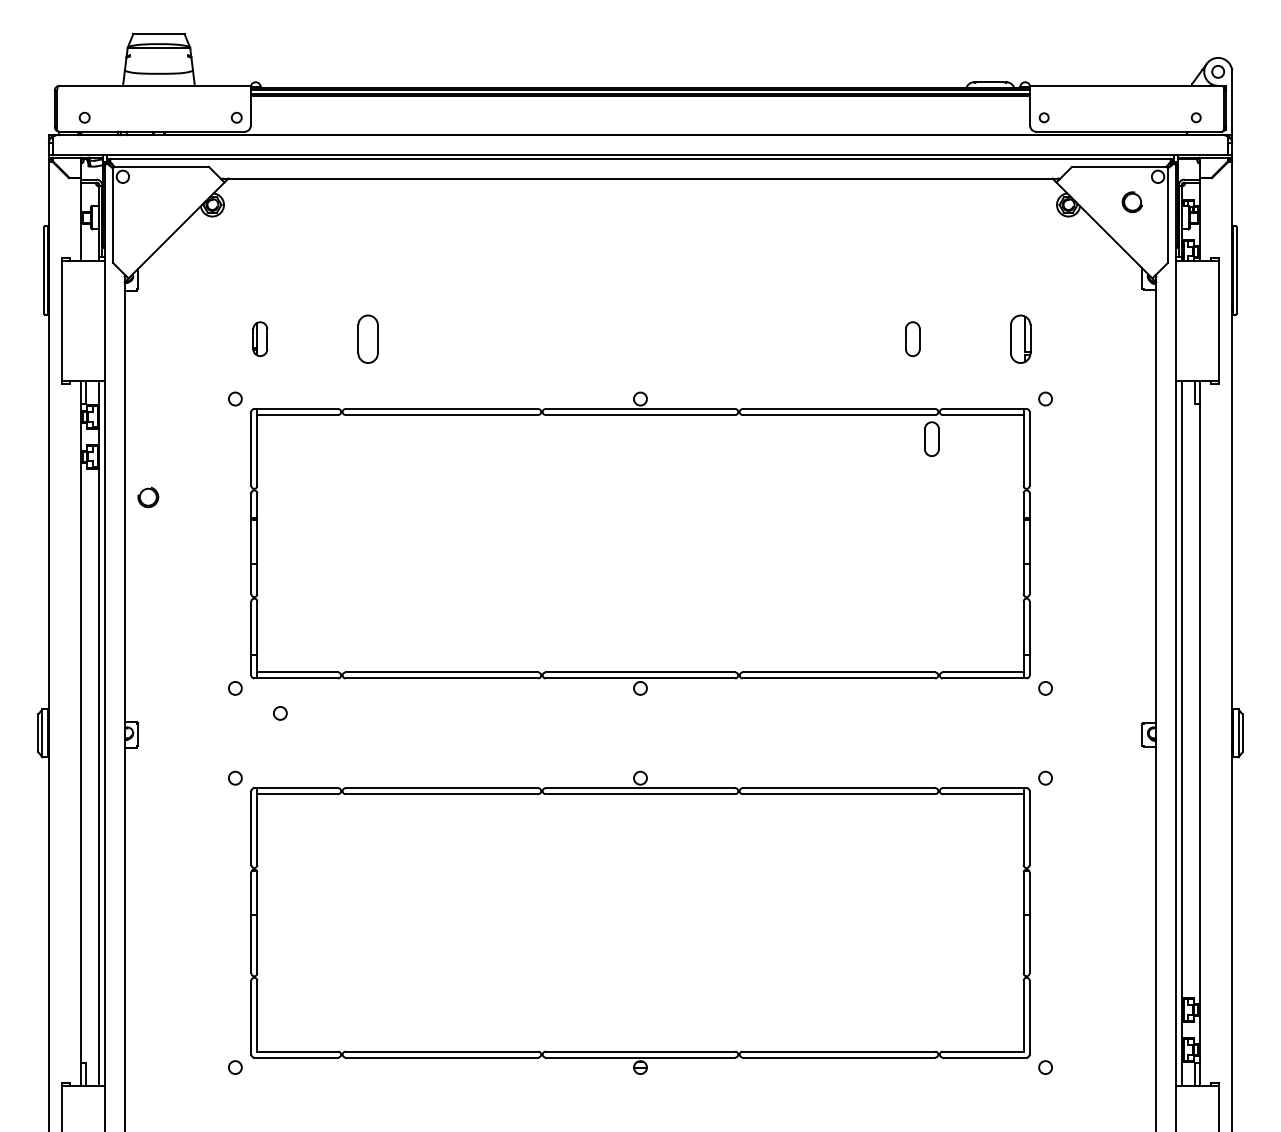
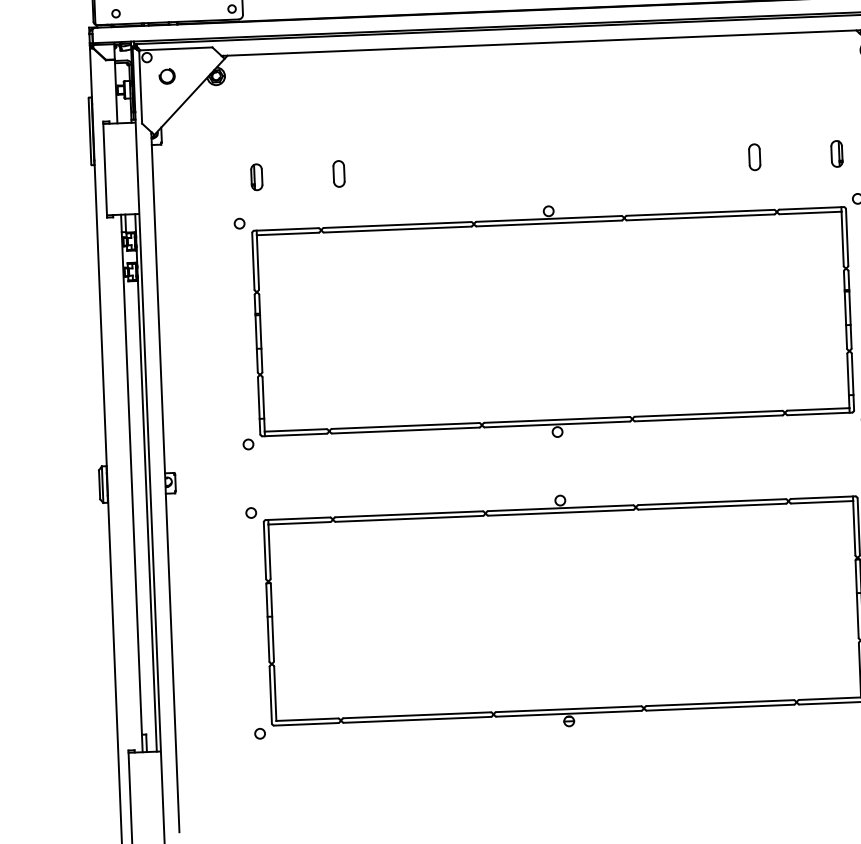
part: (367, 338) -> (338, 173), size x0.71
part: (1020, 338) -> (836, 153), size x0.71
part: (931, 438) -> (771, 232), removed
part: (148, 497) -> (167, 76), moved
circle: (280, 713) -> (283, 462), removed

